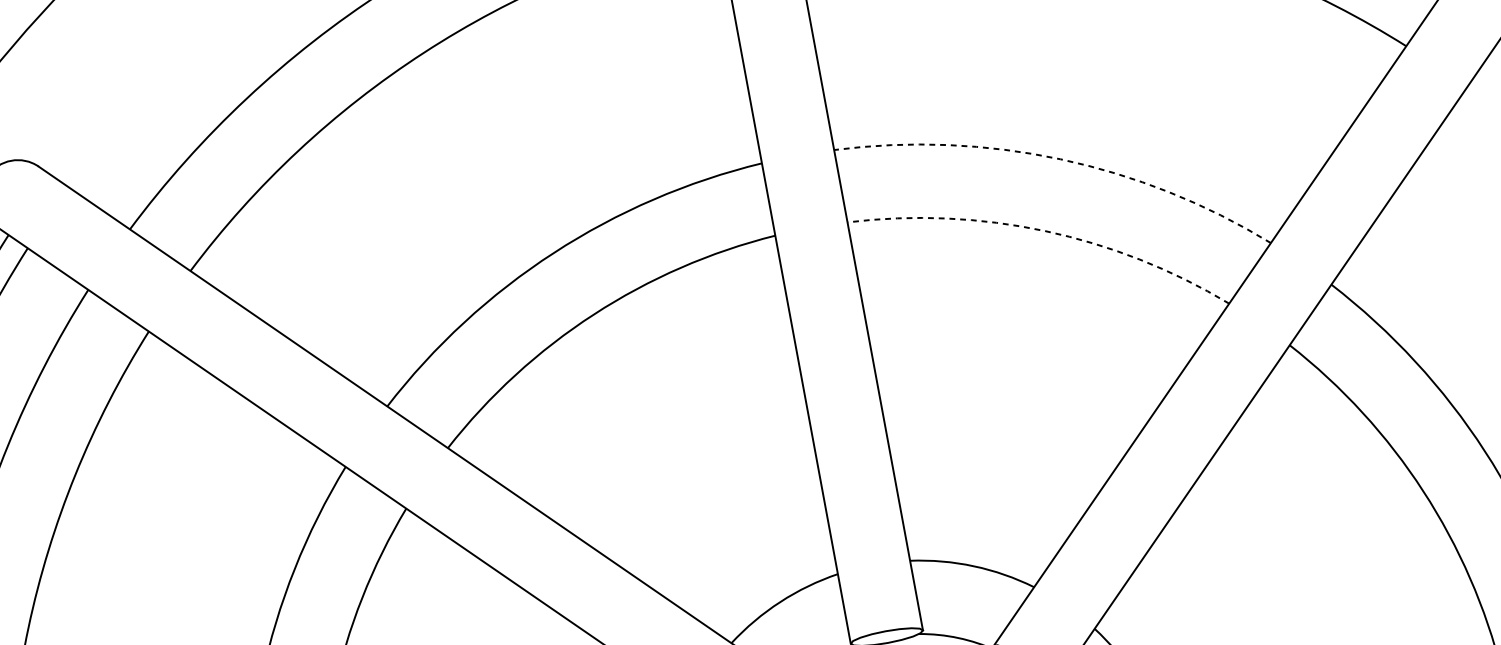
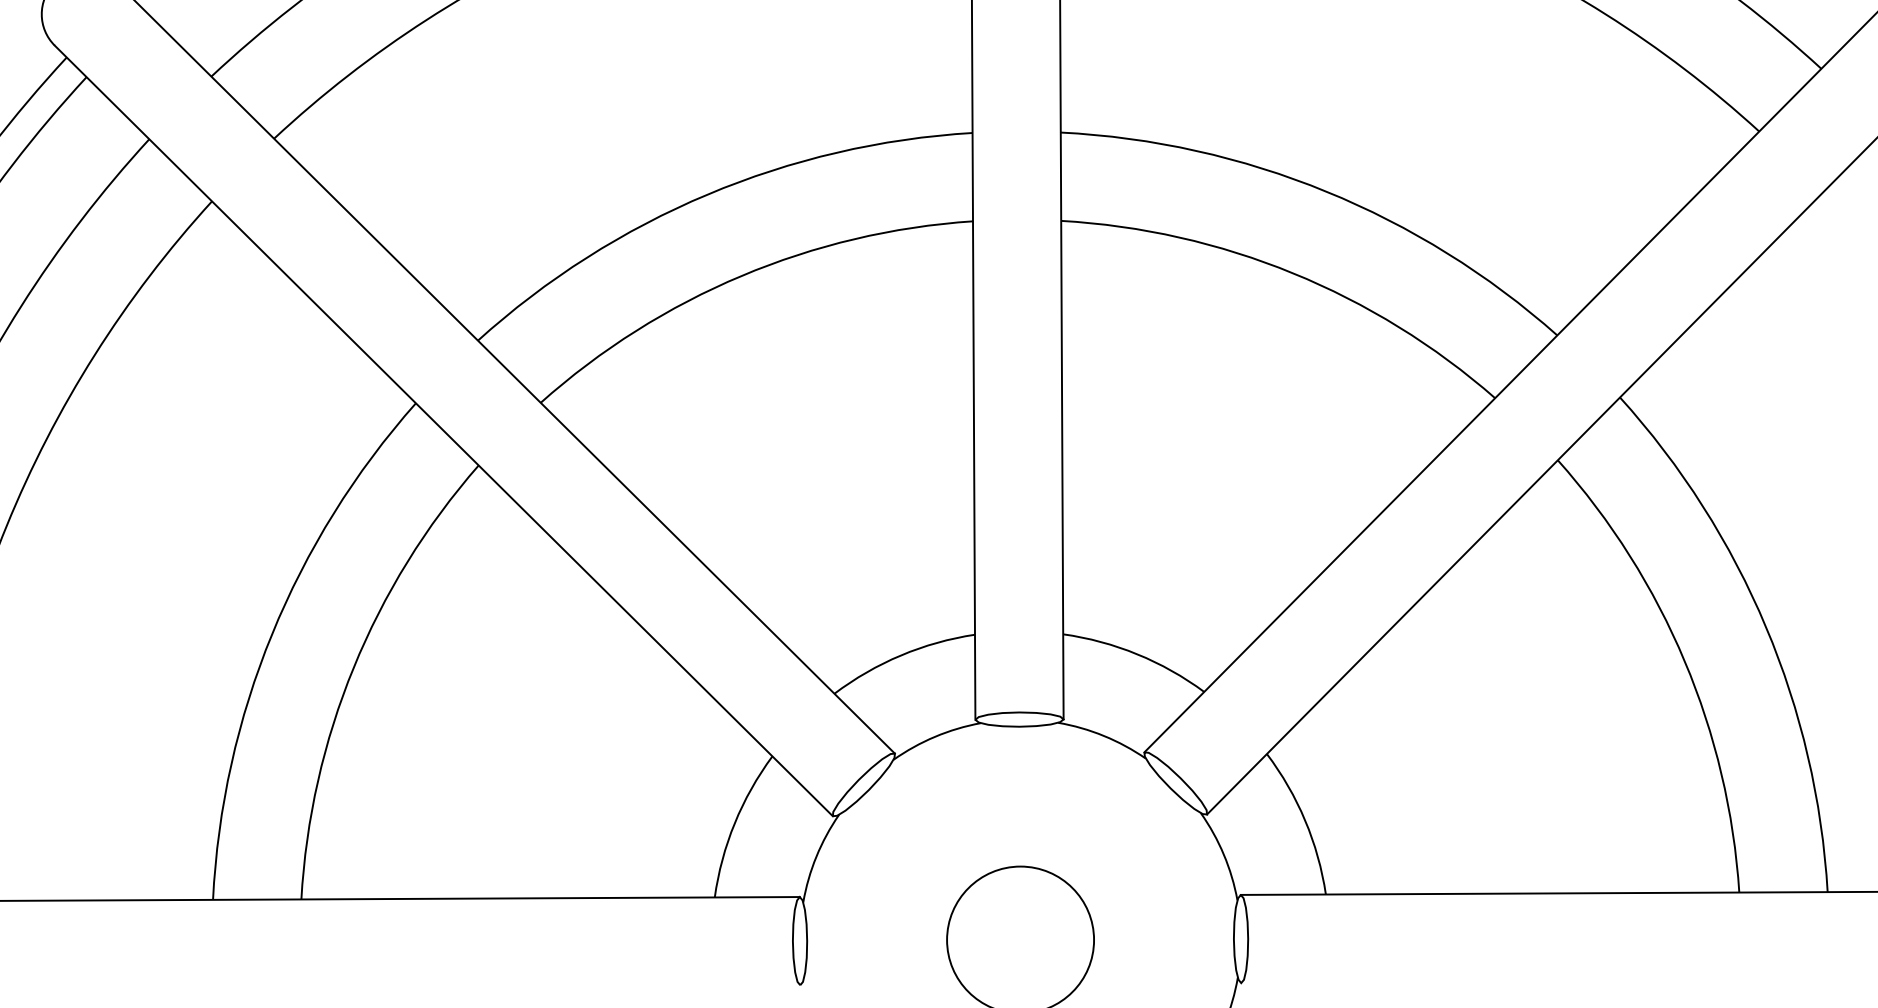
arc: (1060, 159) -> (1326, 191), dashed -> solid
arc: (1045, 231) -> (1293, 273), dashed -> solid

